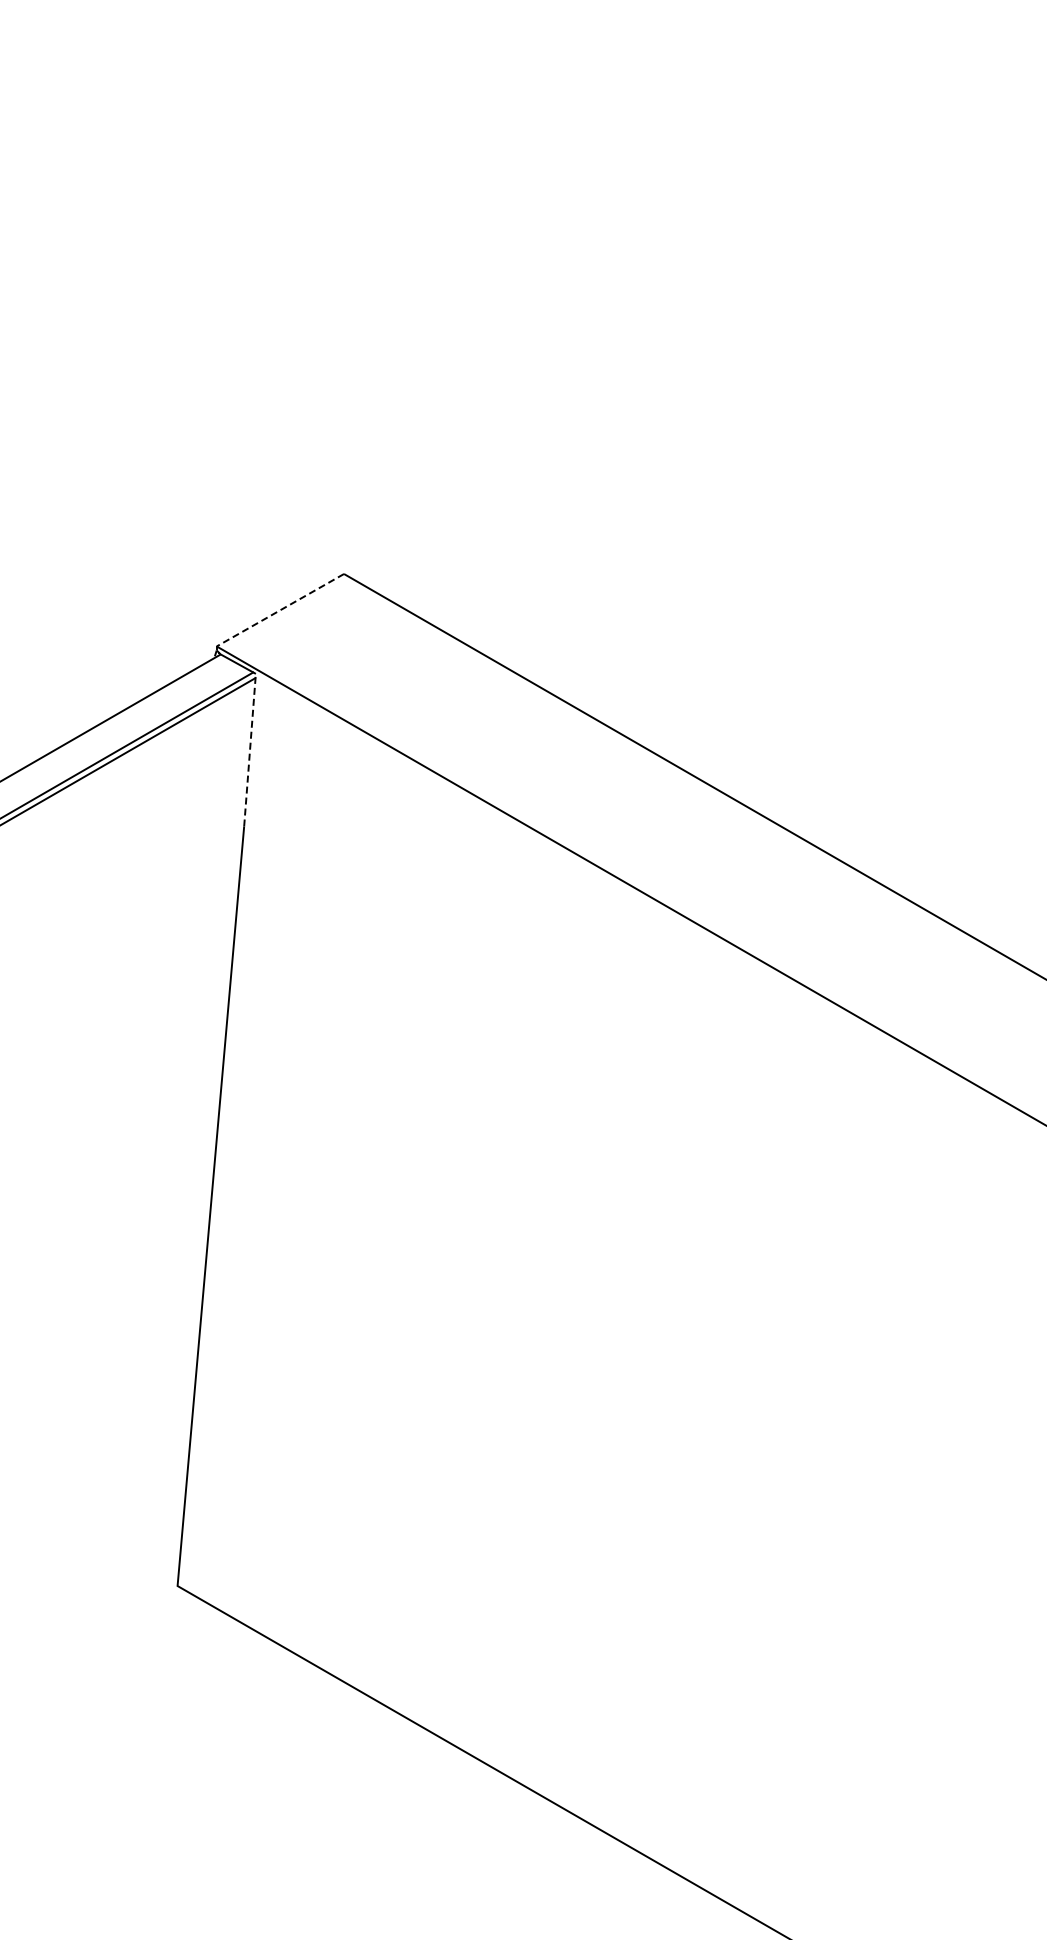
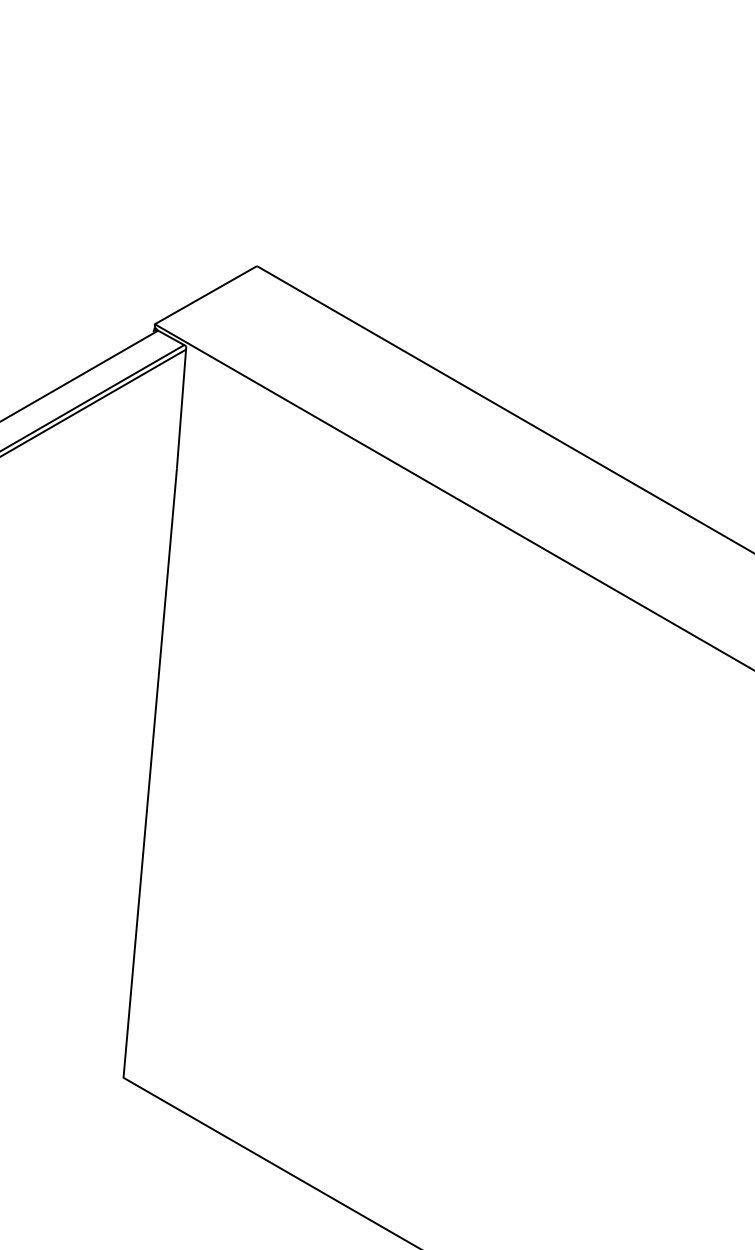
line: (277, 611) -> (203, 296), dashed -> solid
line: (250, 750) -> (182, 407), dashed -> solid

